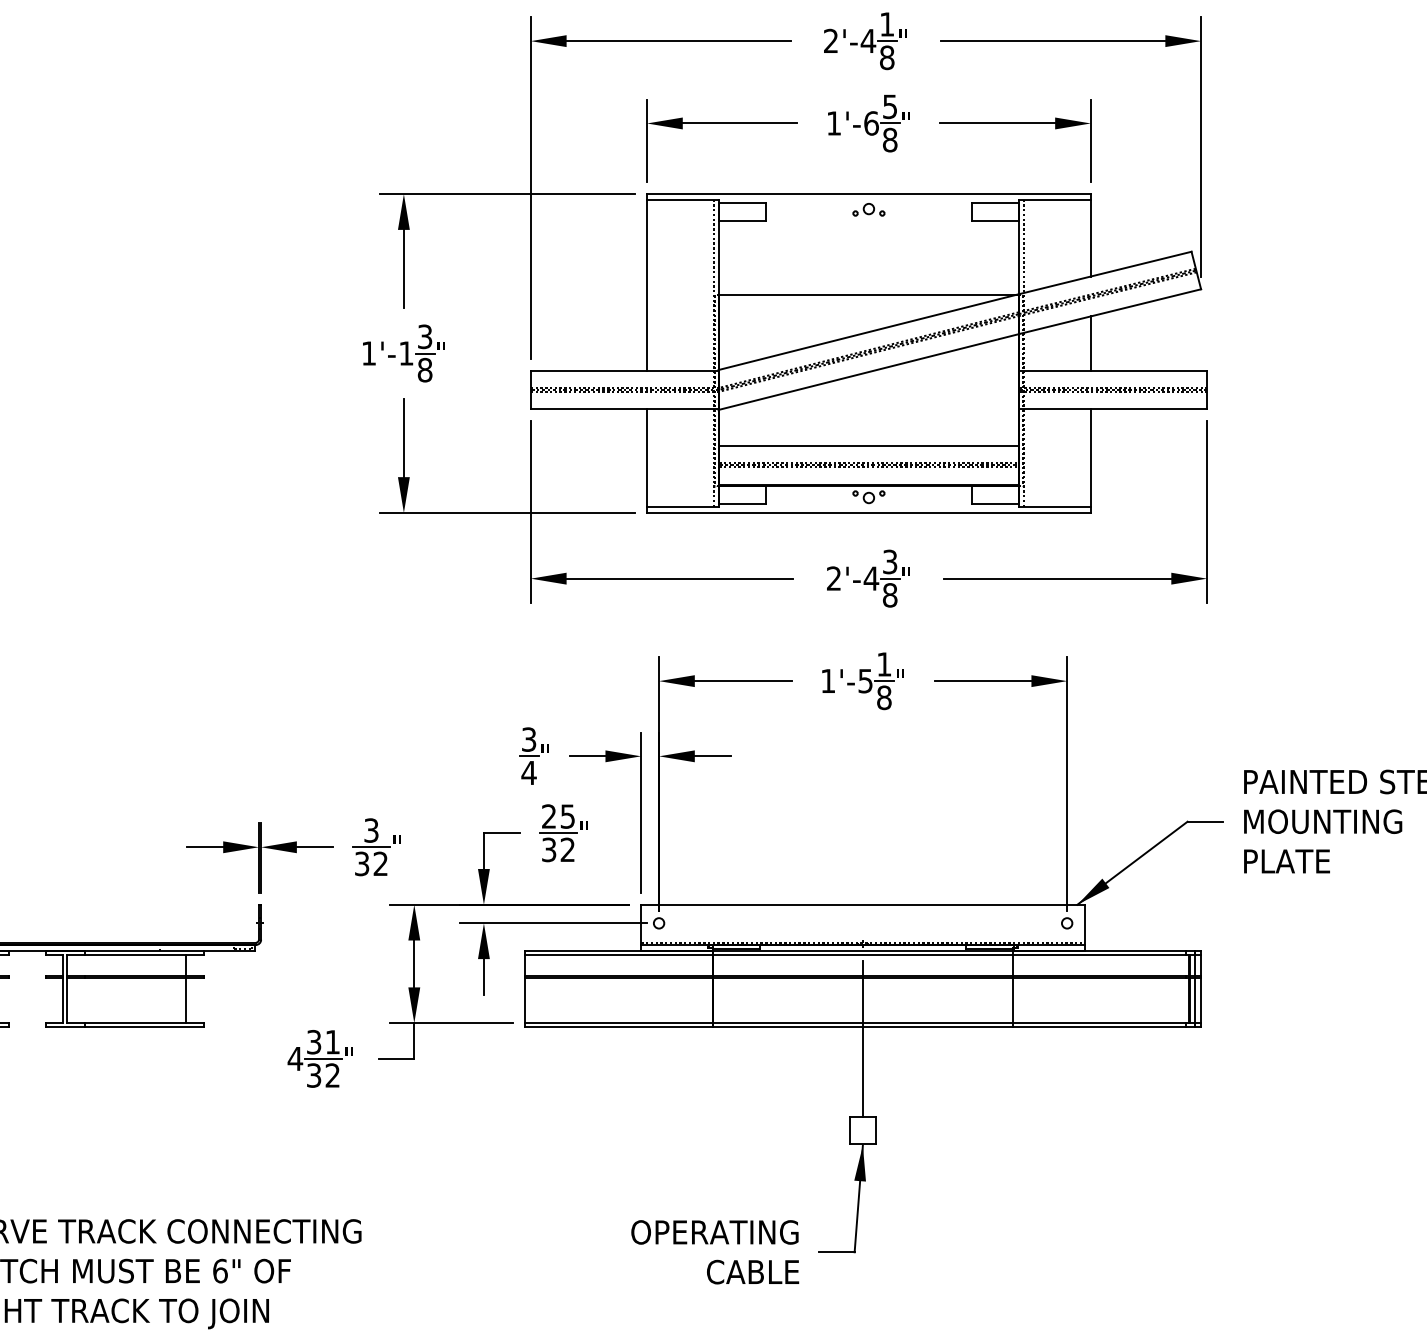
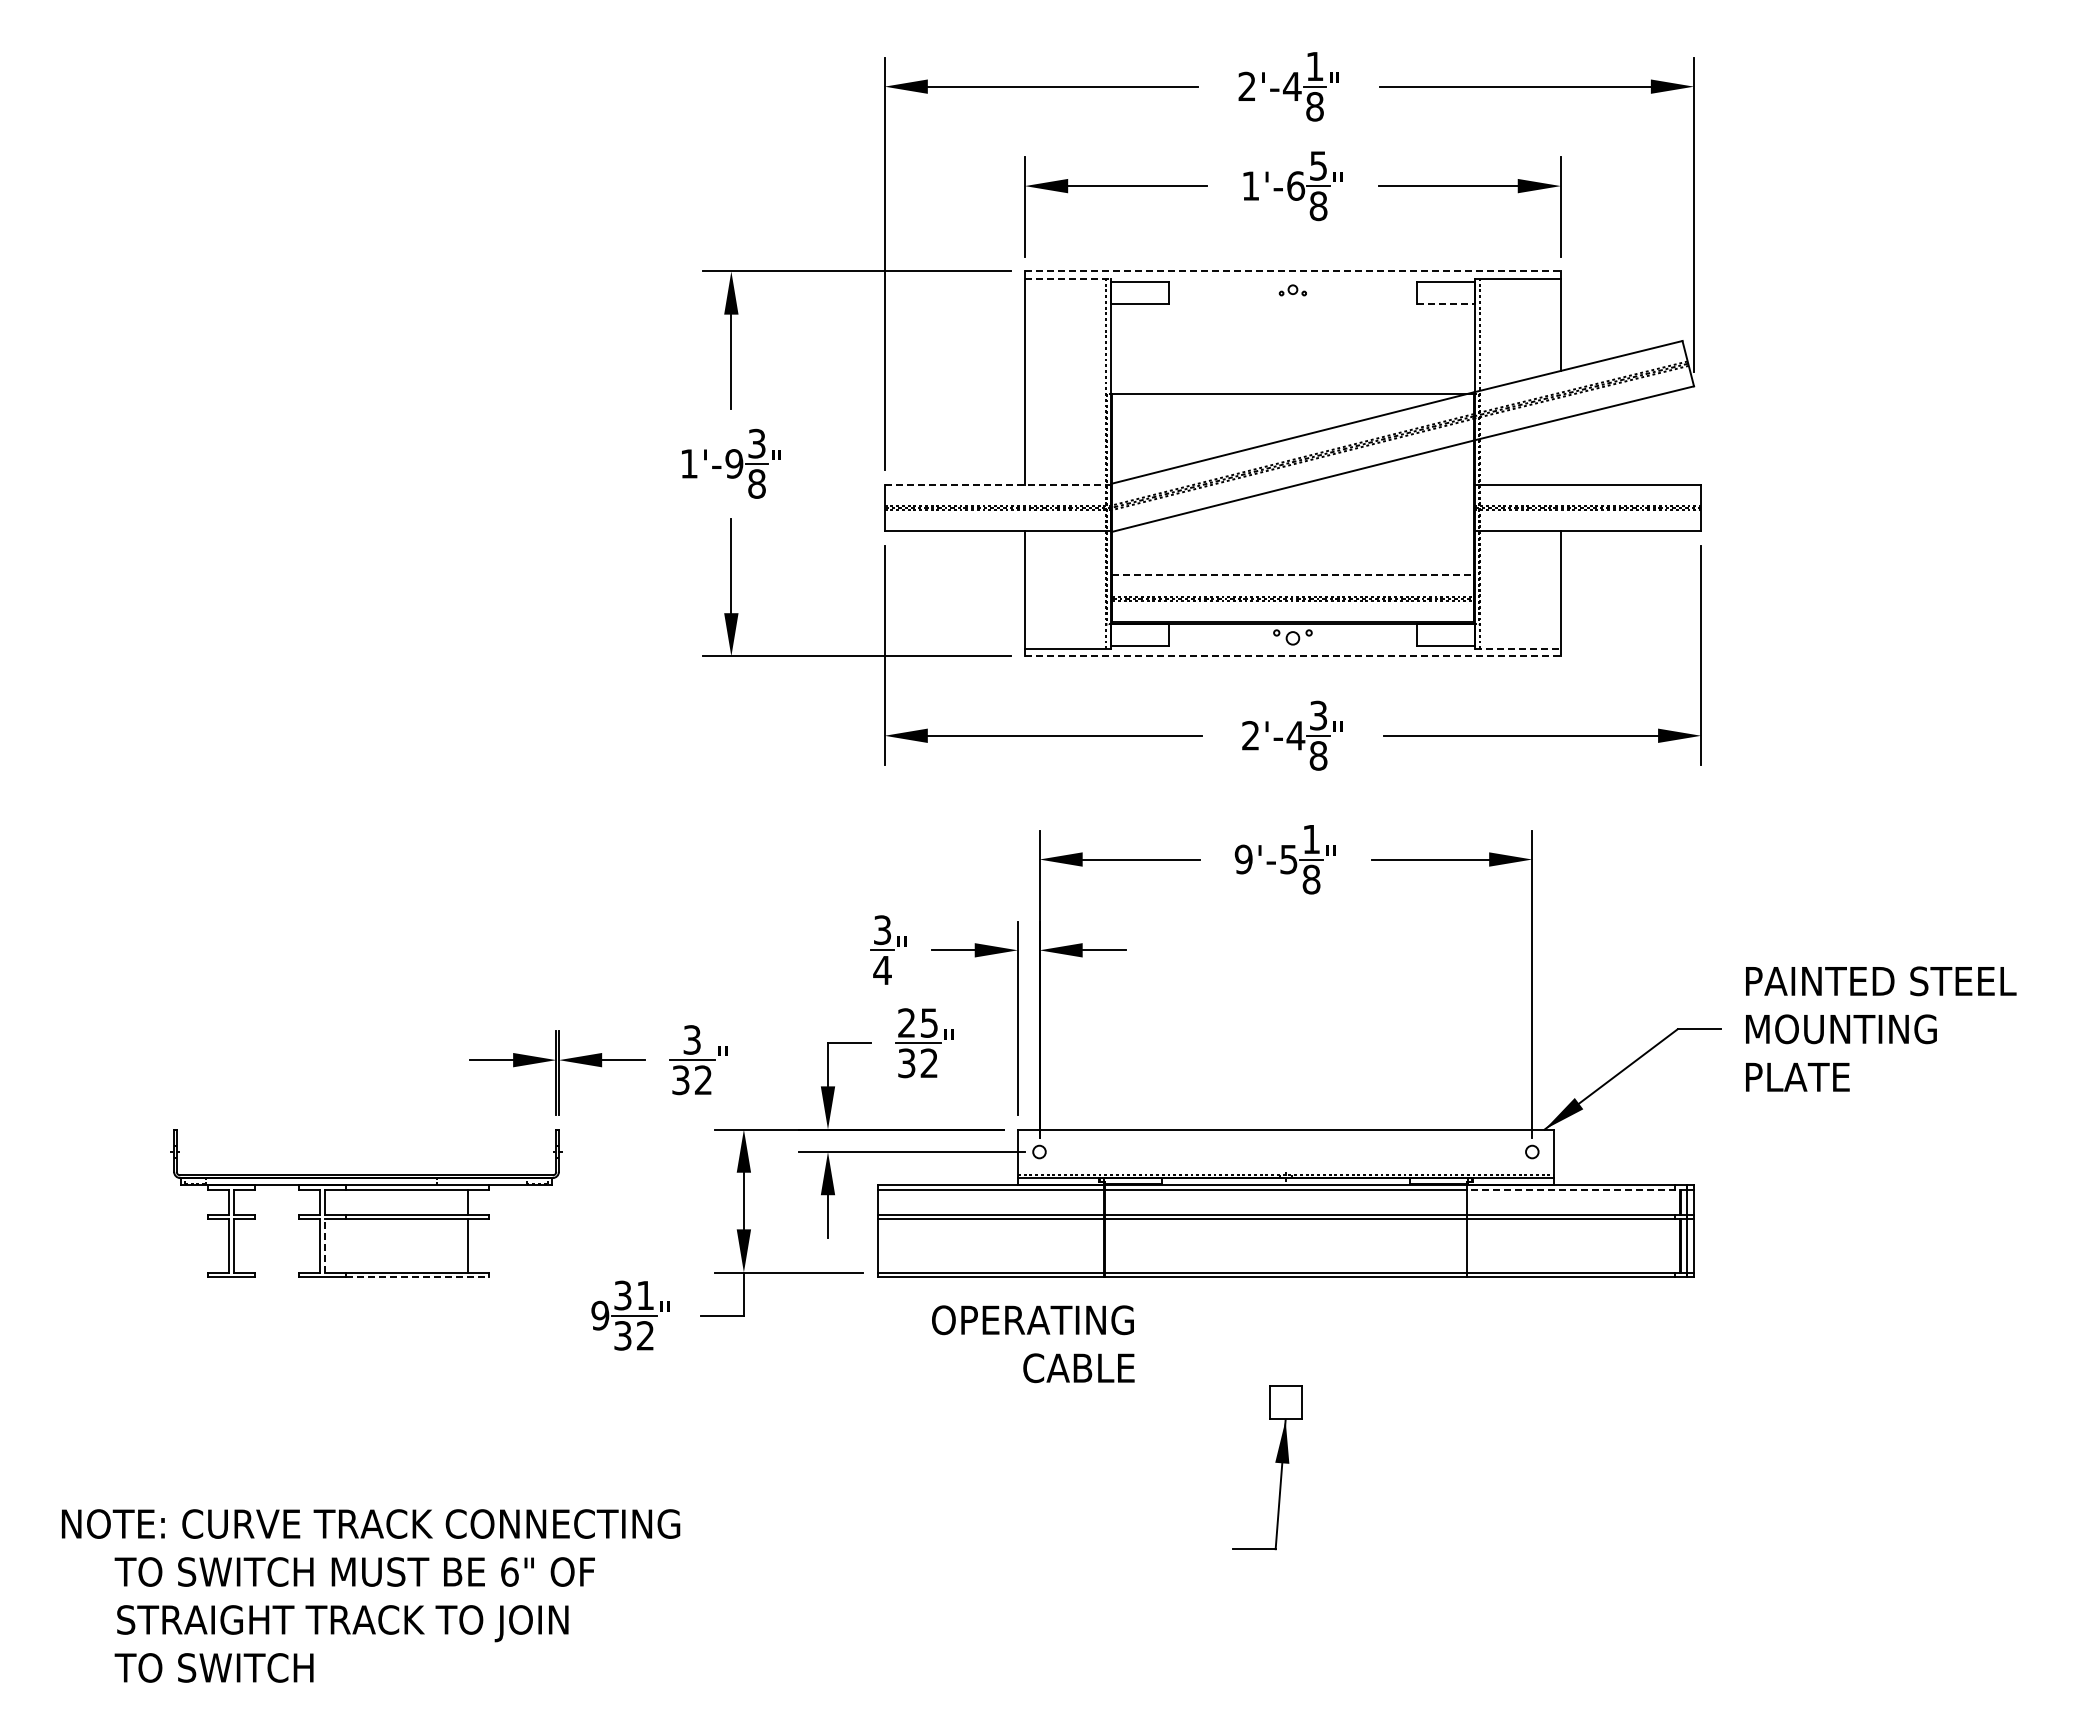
line: (868, 194) -> (1292, 271), solid -> dashed
line: (683, 199) -> (1068, 278), solid -> dashed
part: (868, 209) -> (1292, 290), size x0.7
line: (995, 220) -> (1445, 303), solid -> dashed
line: (1090, 343) -> (1560, 451), removed
text: (406, 353) -> (734, 463), 1'-1 -> 1'-9
line: (625, 370) -> (998, 484), solid -> dashed
line: (868, 445) -> (1292, 575), solid -> dashed
line: (1055, 507) -> (1518, 649), solid -> dashed
line: (868, 513) -> (1292, 656), solid -> dashed
text: (828, 681) -> (1243, 859), 1'-5 -> 9'-5
line: (1103, 954) -> (1576, 1189), solid -> dashed
line: (66, 1000) -> (324, 1245), solid -> dashed
line: (143, 1027) -> (417, 1277), solid -> dashed
line: (862, 1039) -> (1285, 1292), removed
text: (294, 1058) -> (599, 1315), 4 -> 9
text: (715, 1252) -> (1033, 1344), moved

